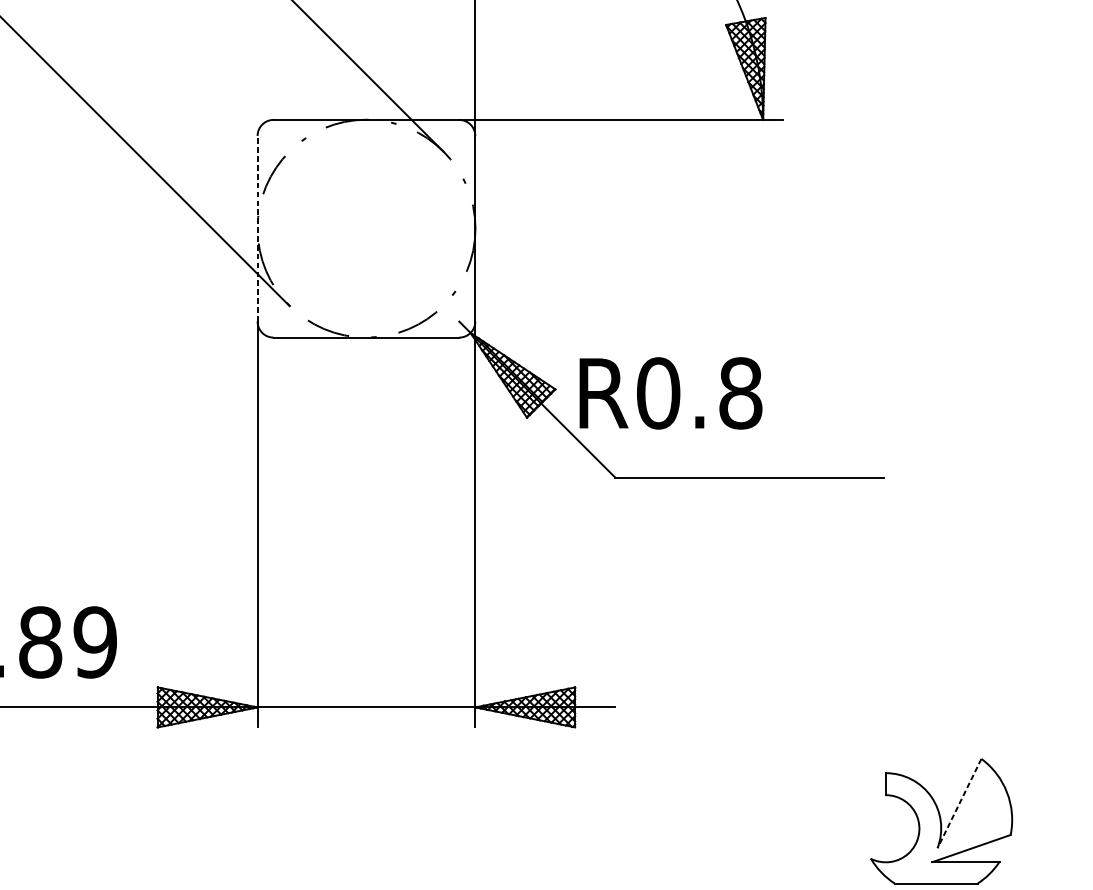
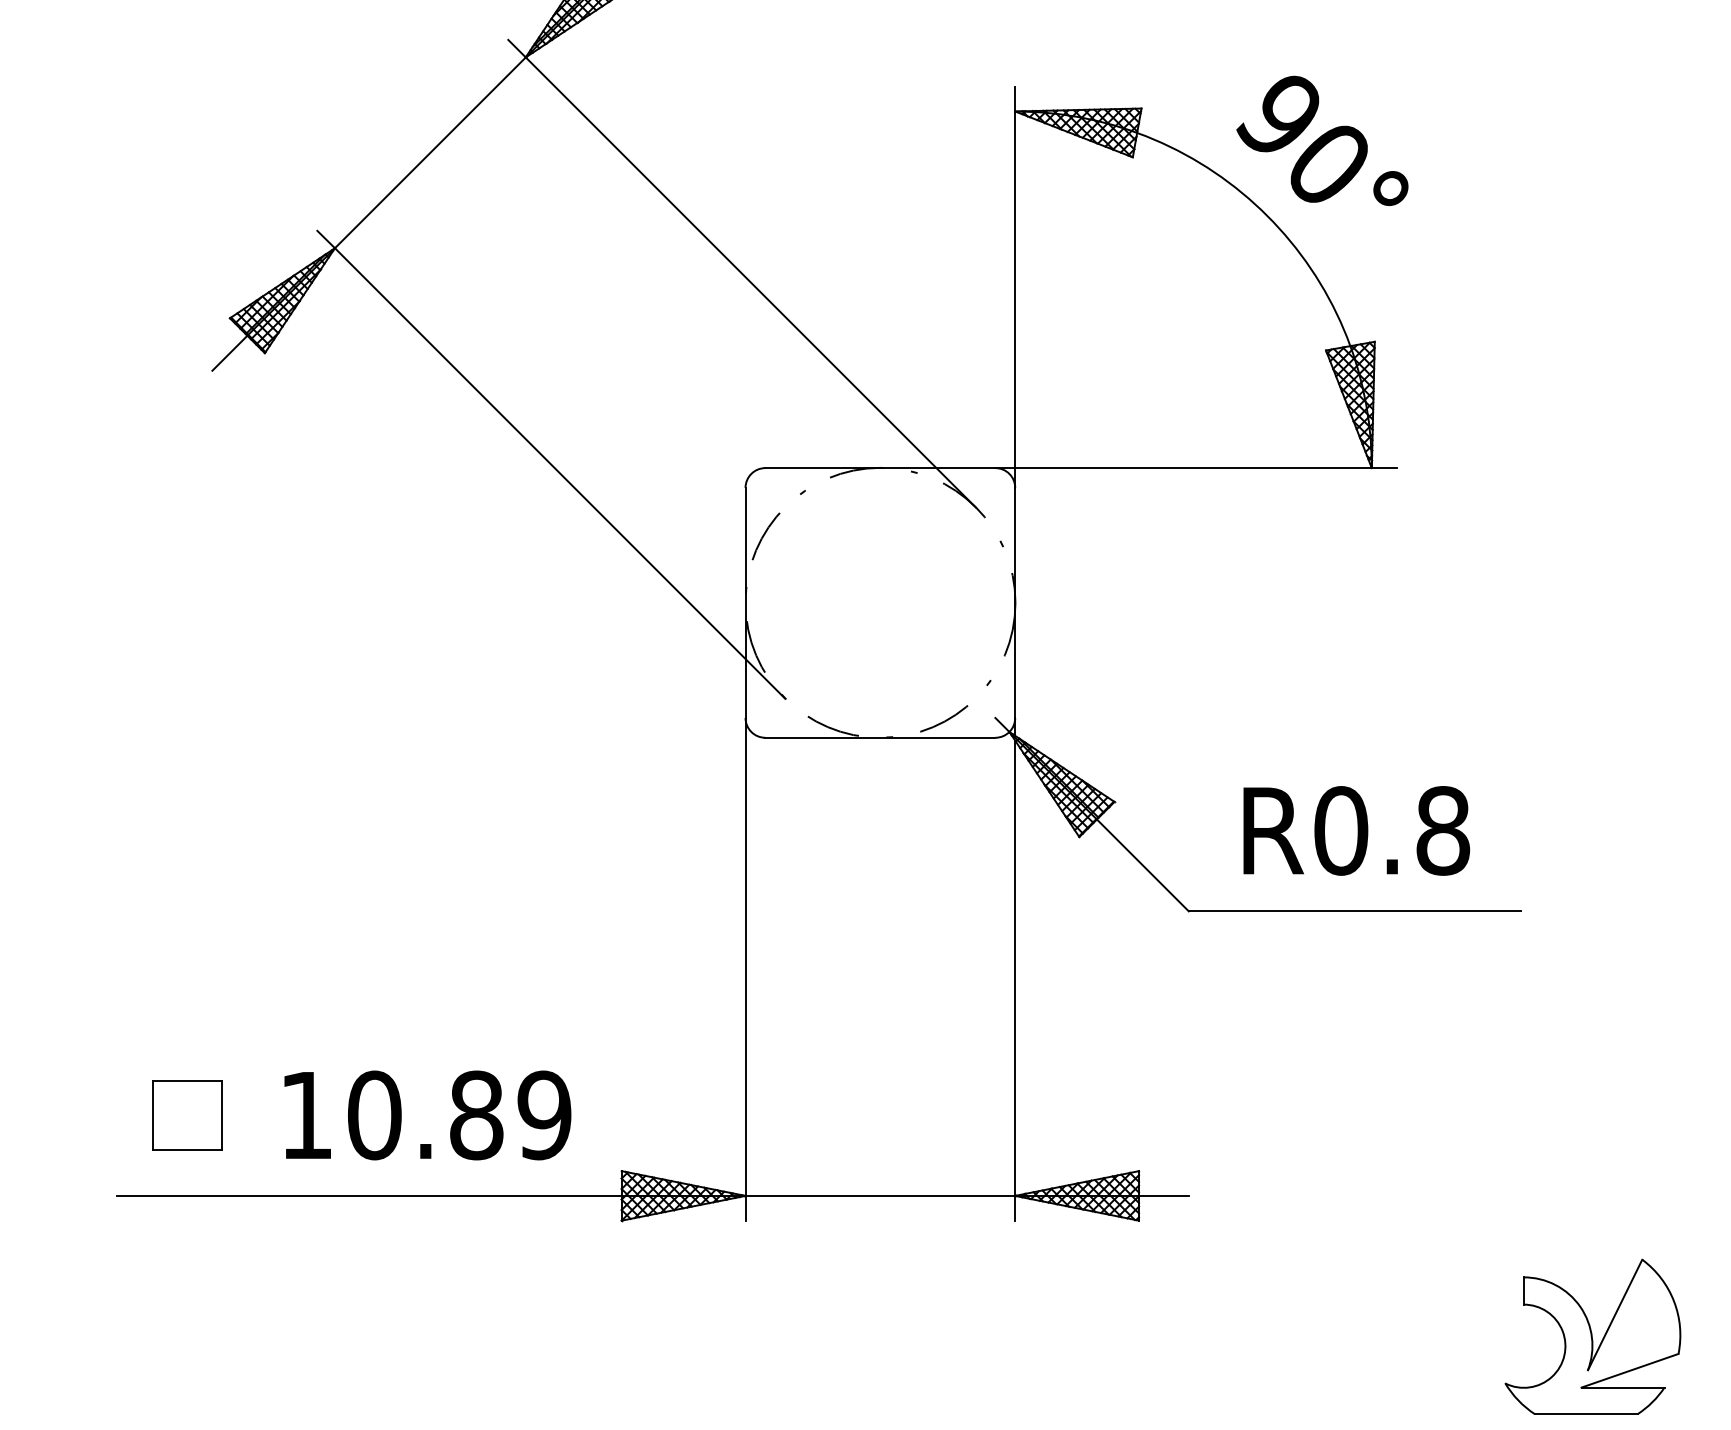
line: (257, 228) -> (745, 602), dashed -> solid
text: (670, 393) -> (1356, 830), moved
line: (959, 803) -> (1615, 1315), dashed -> solid

